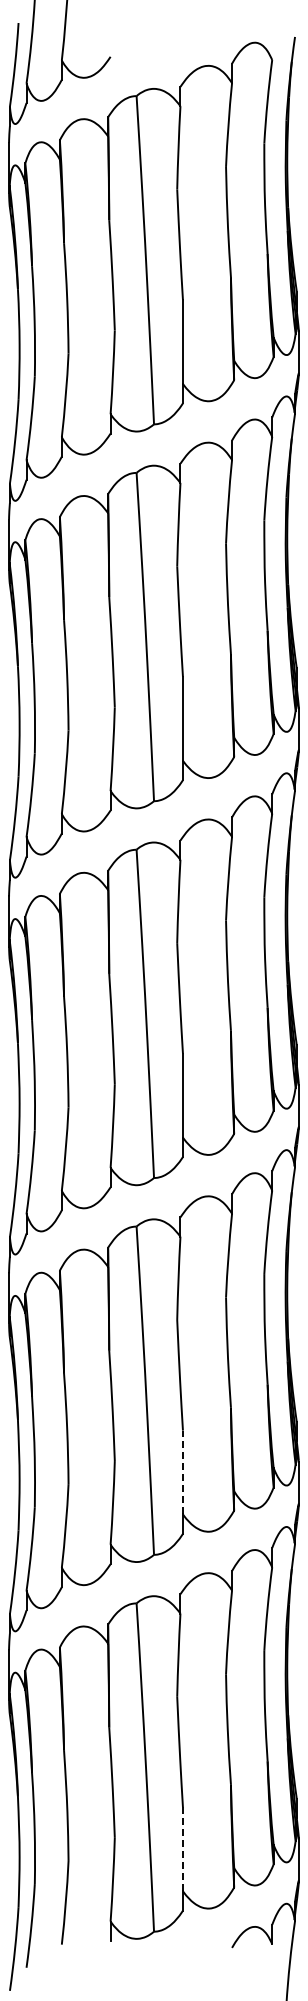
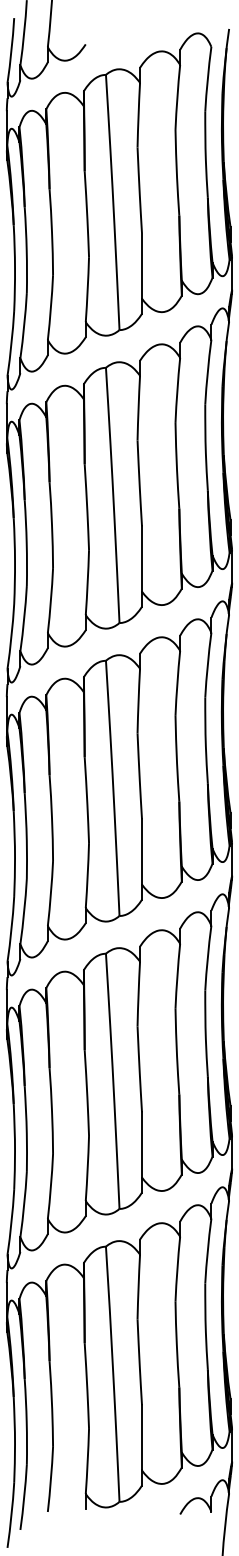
line: (182, 1472) -> (141, 1144), dashed -> solid
line: (182, 1849) -> (141, 1438), dashed -> solid

